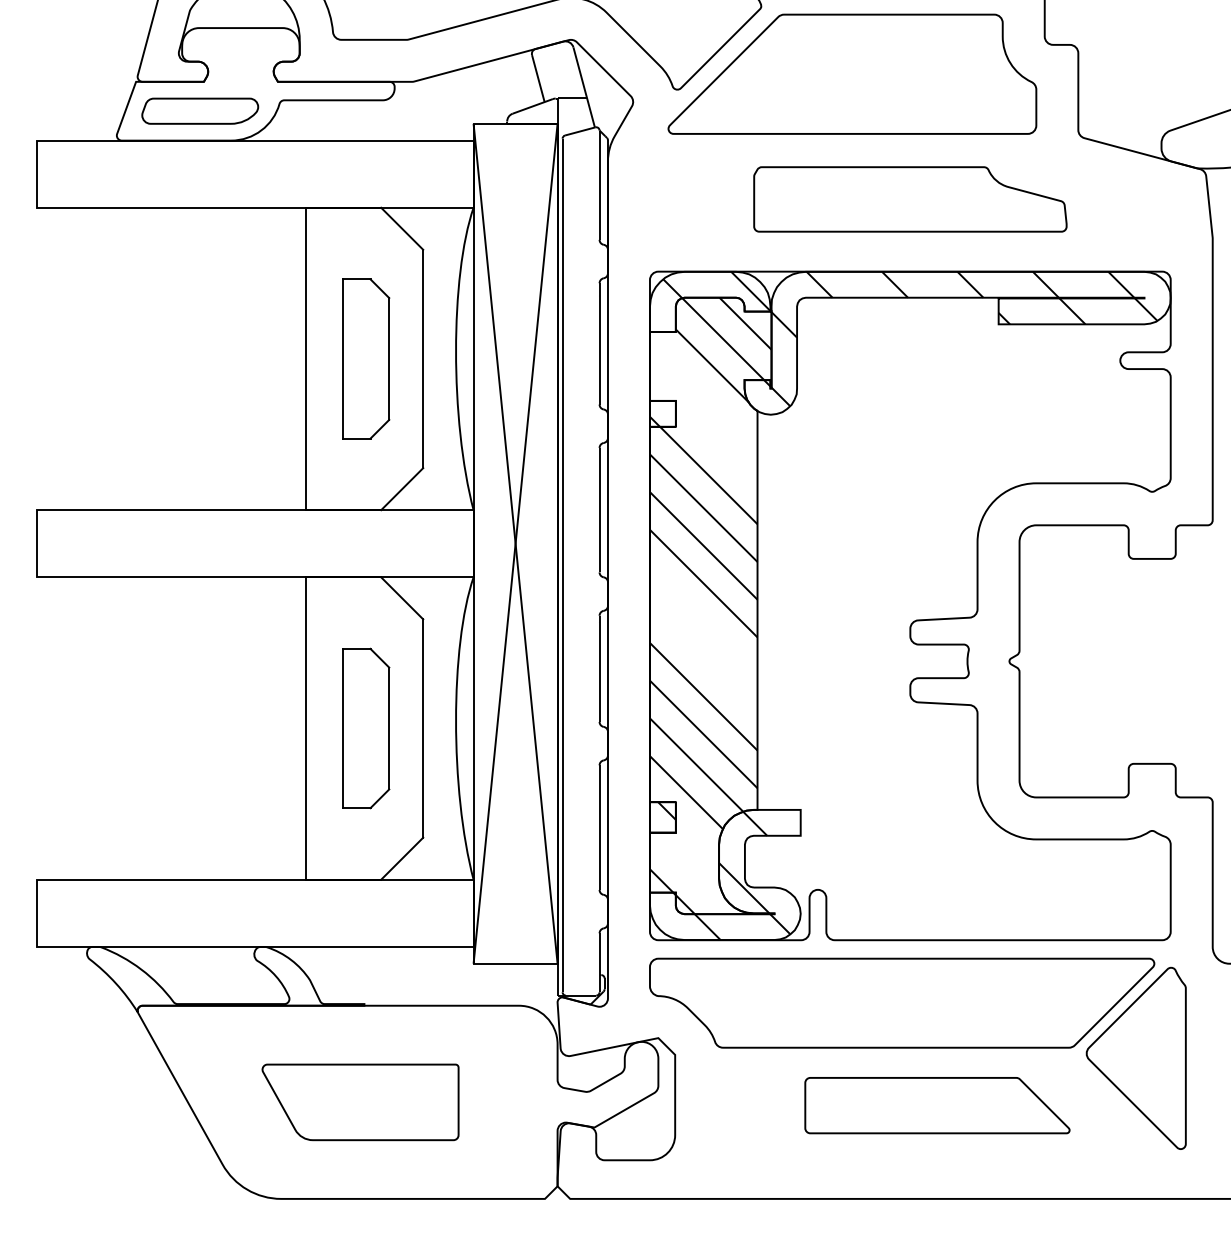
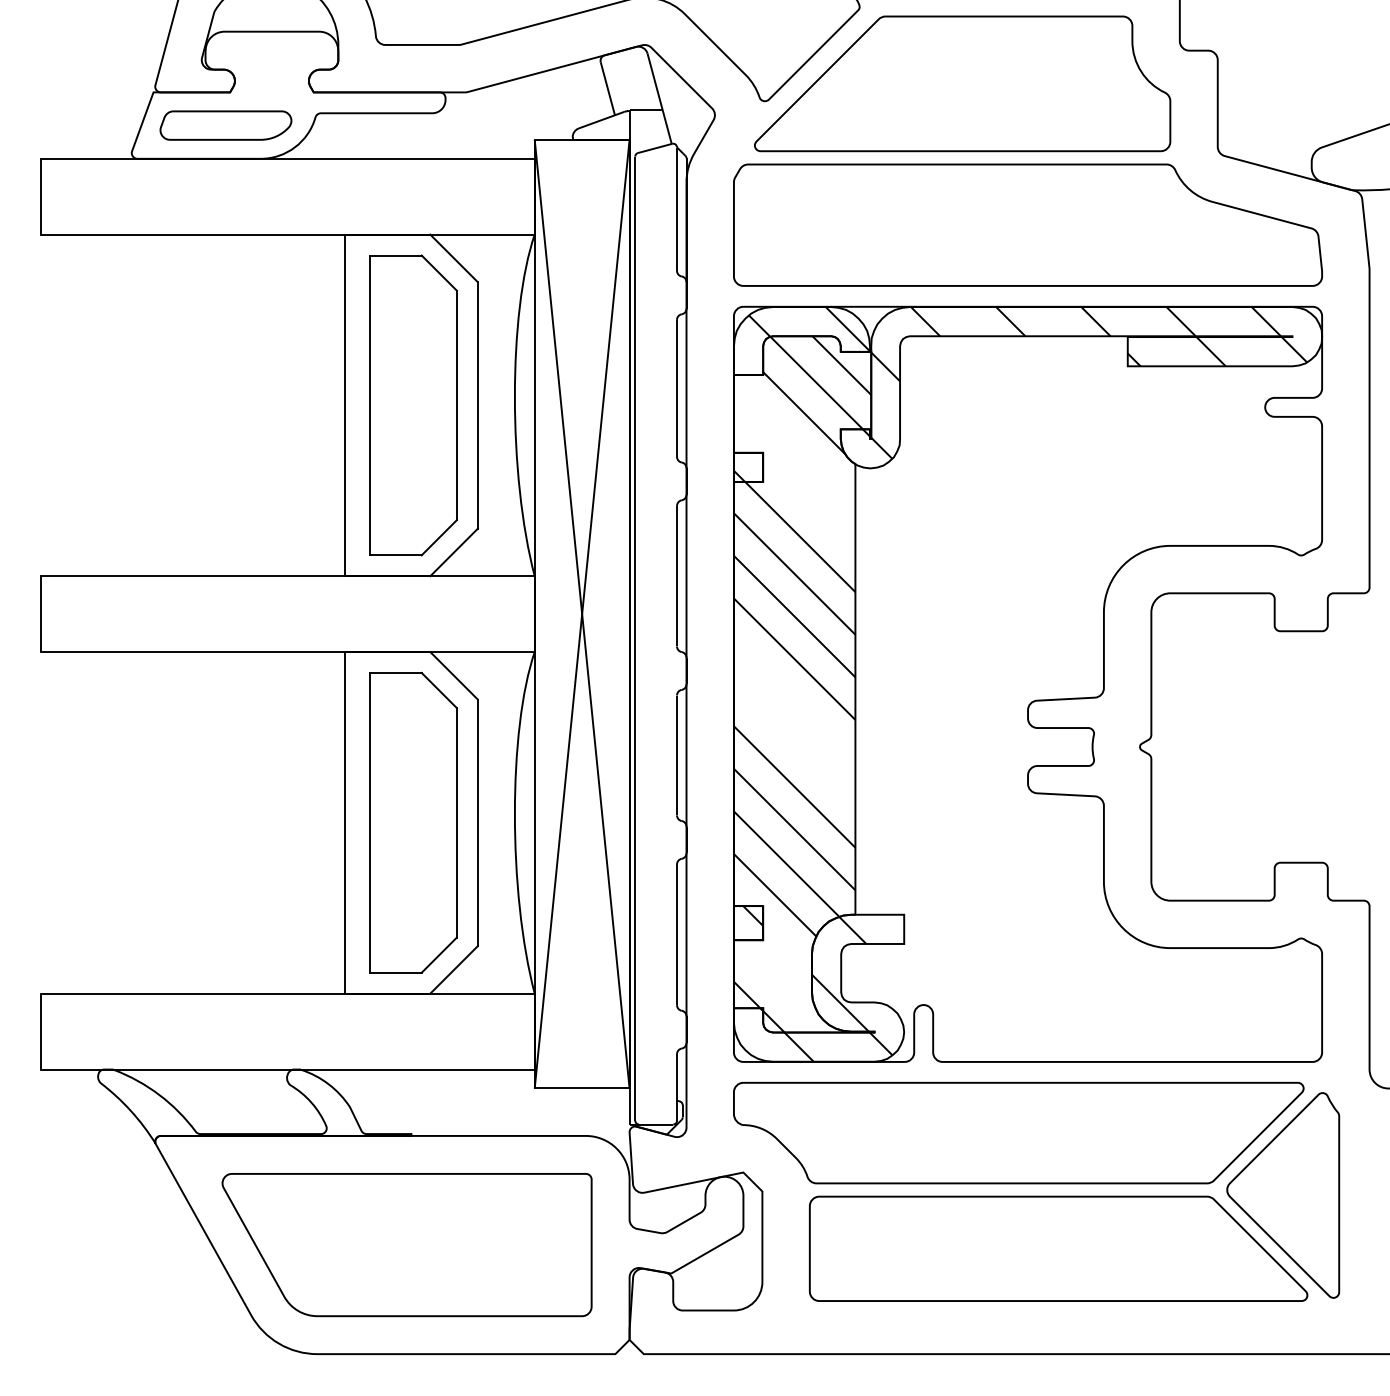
part: (910, 199) -> (1028, 225), size x1.67
part: (365, 358) -> (412, 404), size x1.67
part: (365, 728) -> (412, 822), size x1.67
part: (360, 1102) -> (406, 1245), size x1.67
part: (937, 1105) -> (1058, 1248), size x1.67

